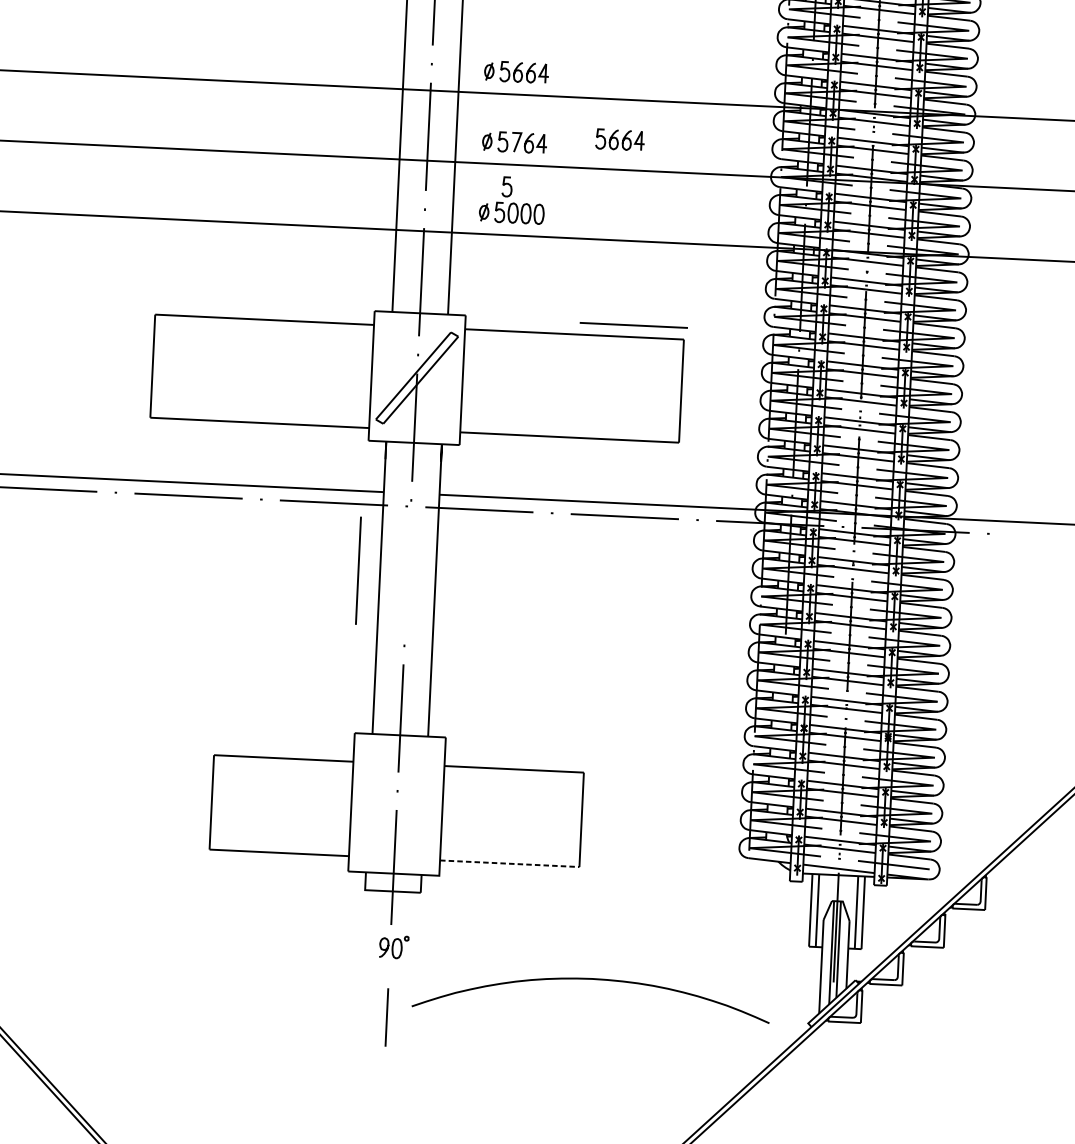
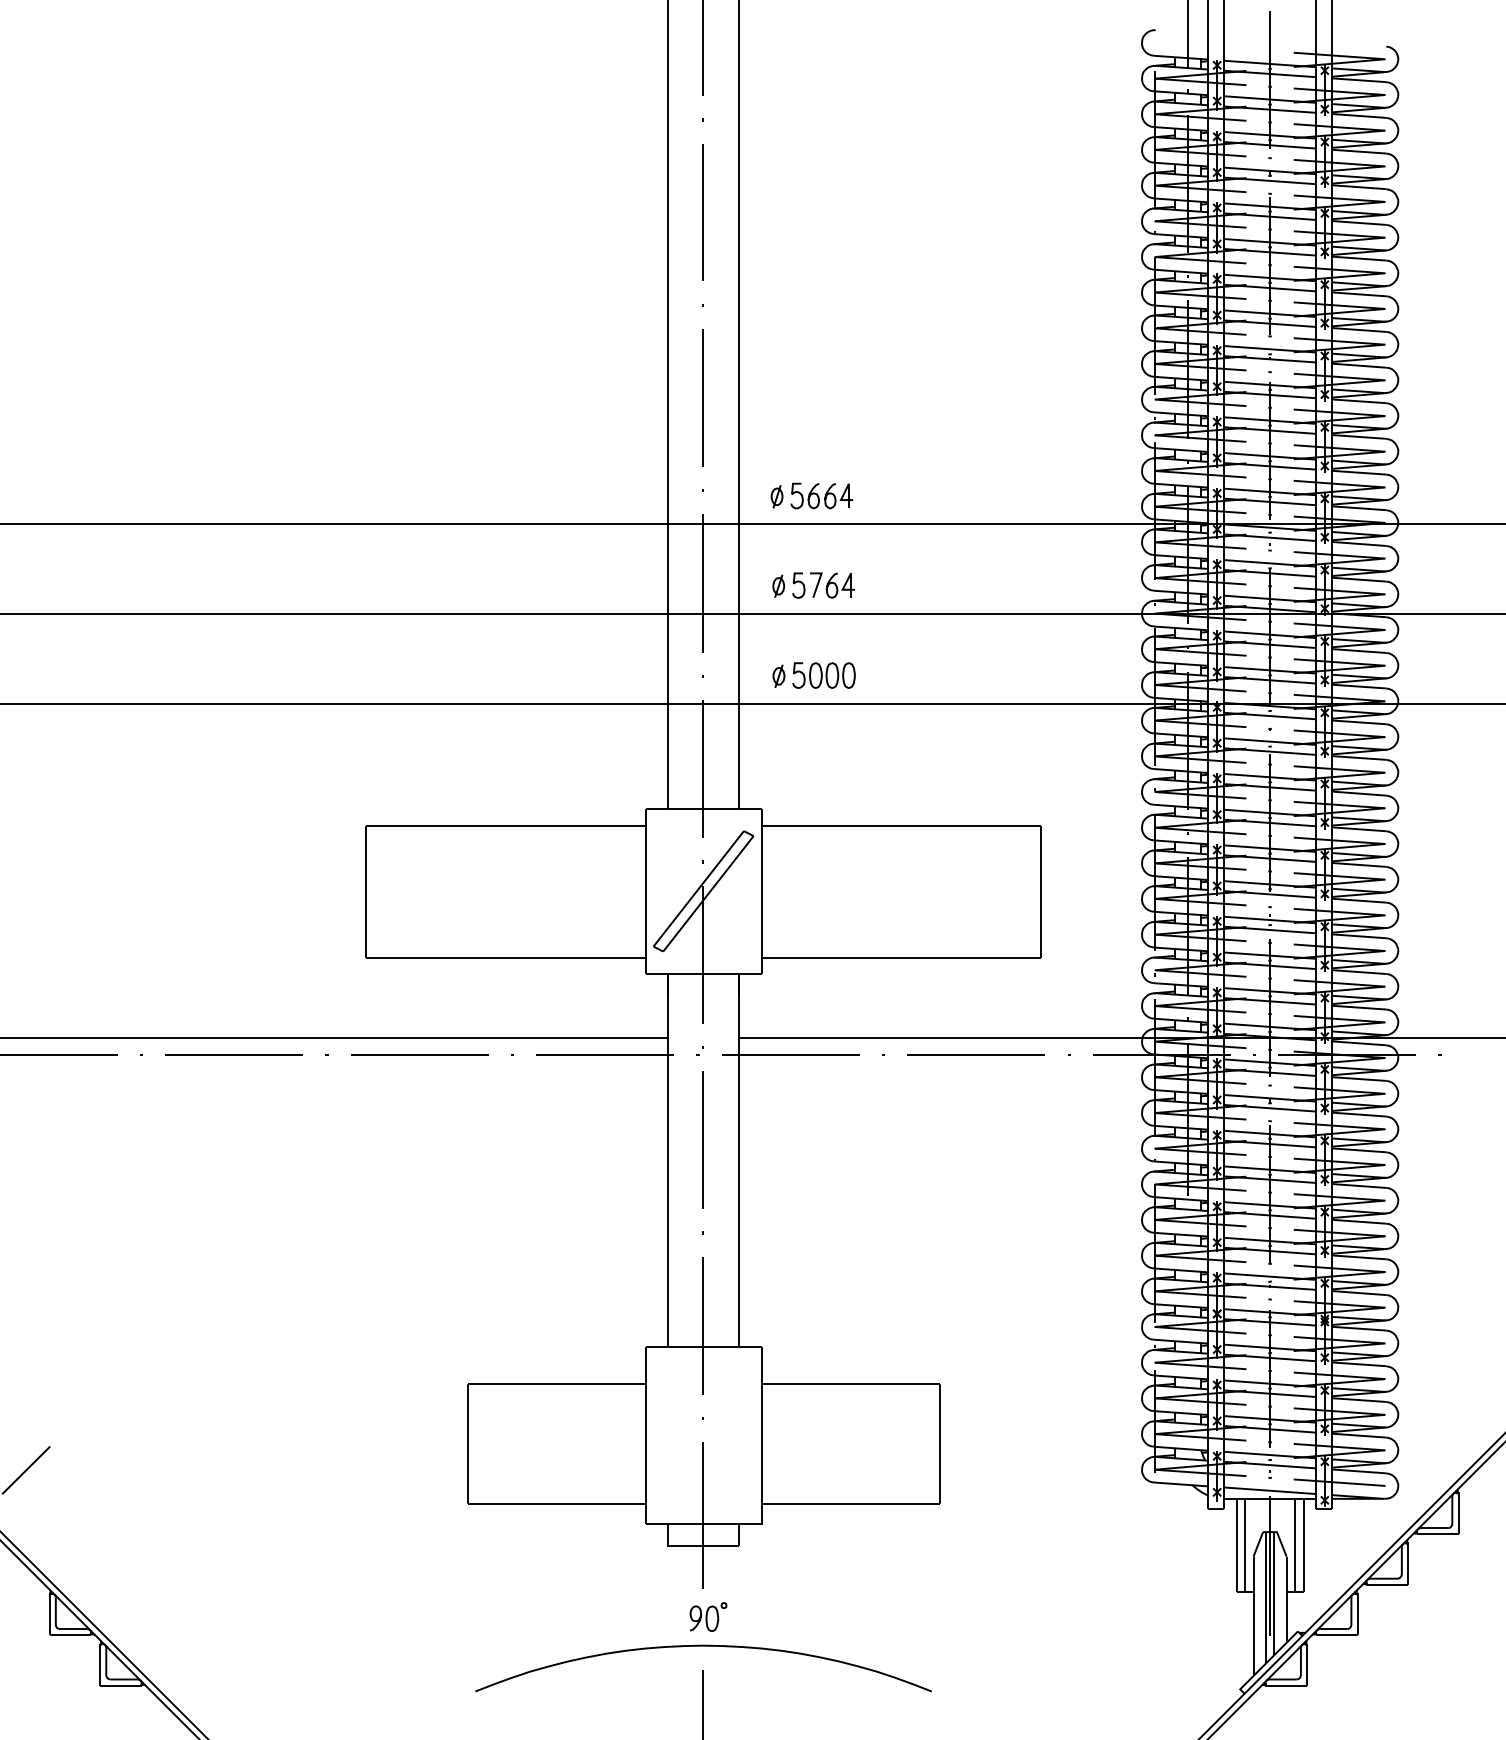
part: (620, 139) -> (947, 575), removed
curve: (508, 185) -> (808, 640), removed
line: (633, 324) -> (975, 810), removed
line: (357, 570) -> (702, 1139), moved
line: (509, 863) -> (850, 1503), dashed -> solid
curve: (592, 979) -> (703, 1646), moved

